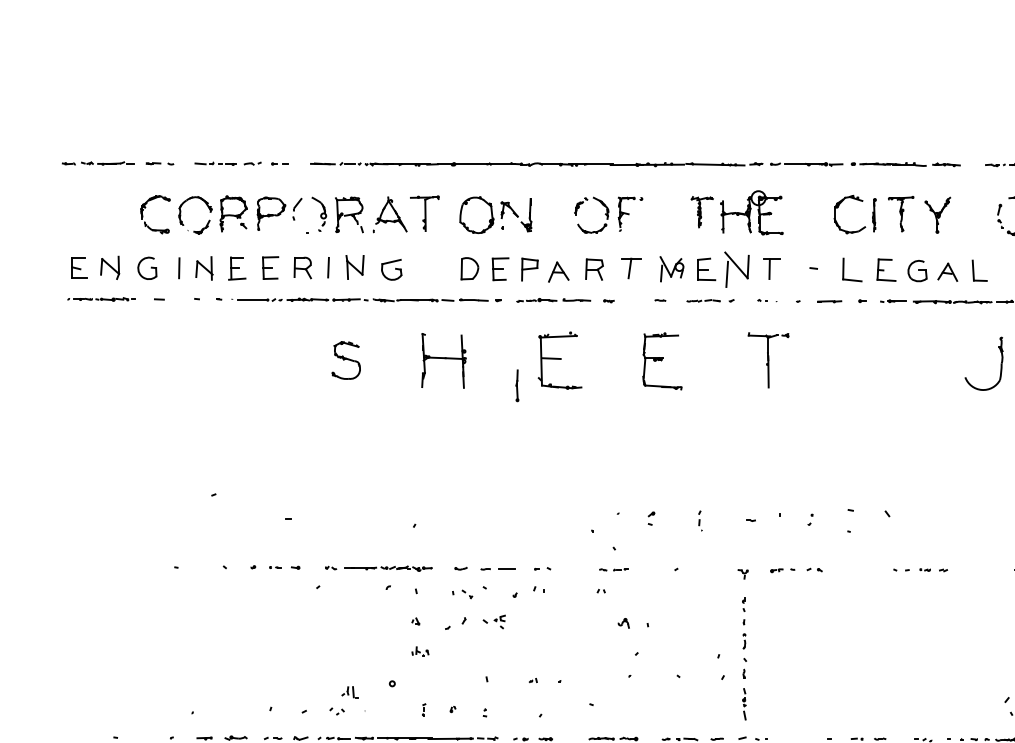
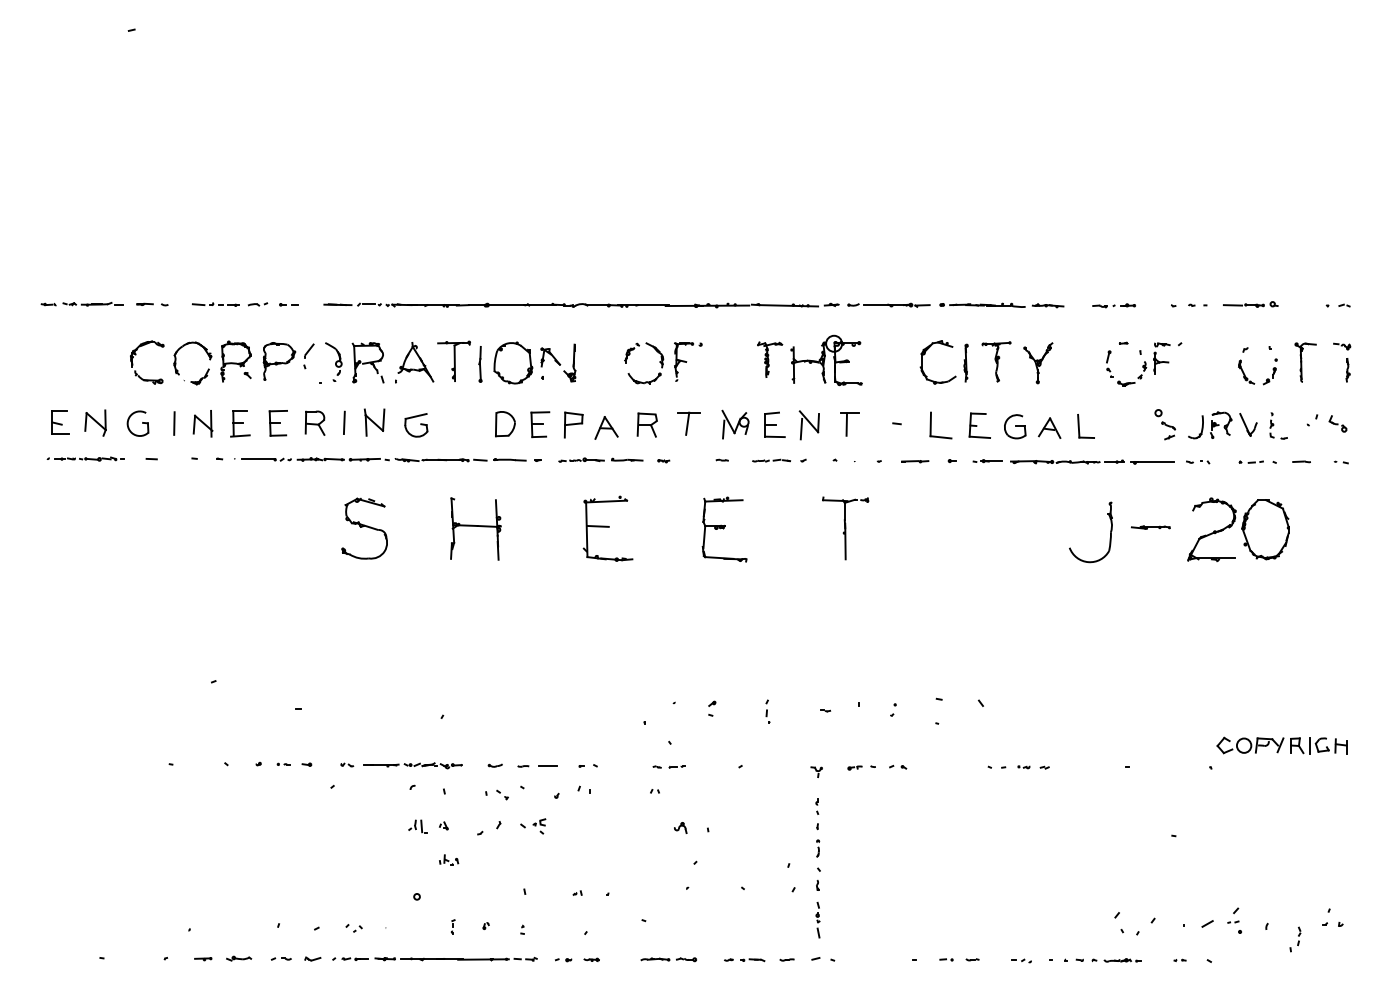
part: (736, 269) -> (808, 425), size x0.71
part: (346, 360) -> (364, 528), size x1.43
part: (517, 385) -> (480, 364), moved
part: (349, 692) -> (417, 826), moved

